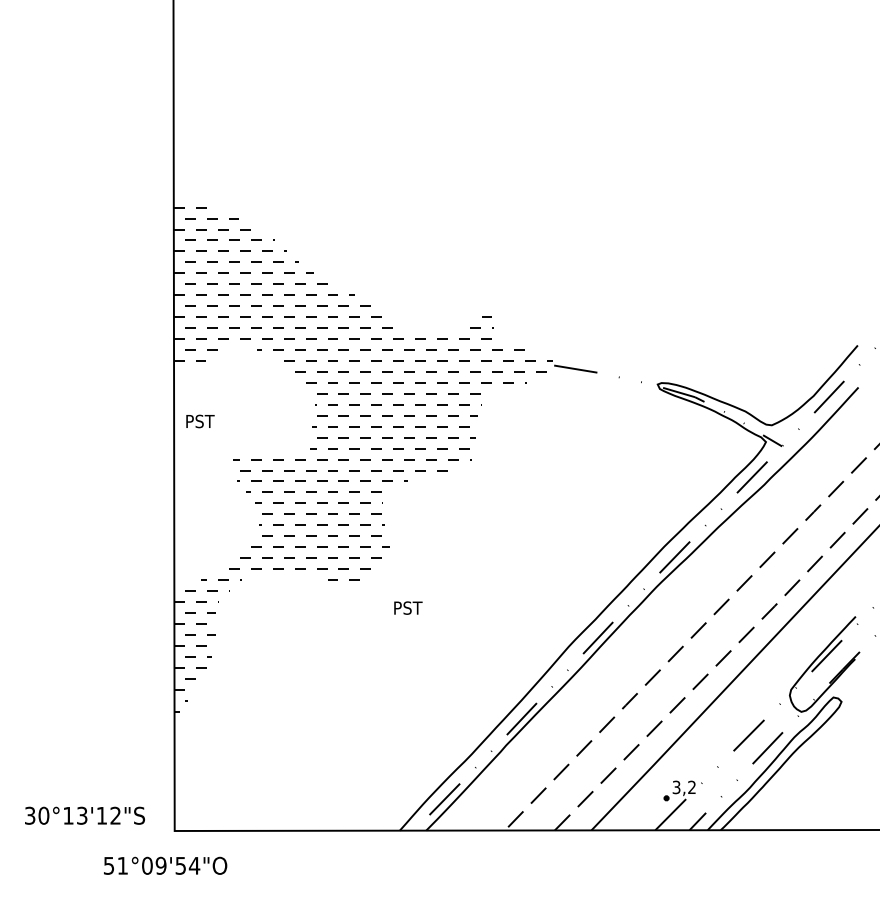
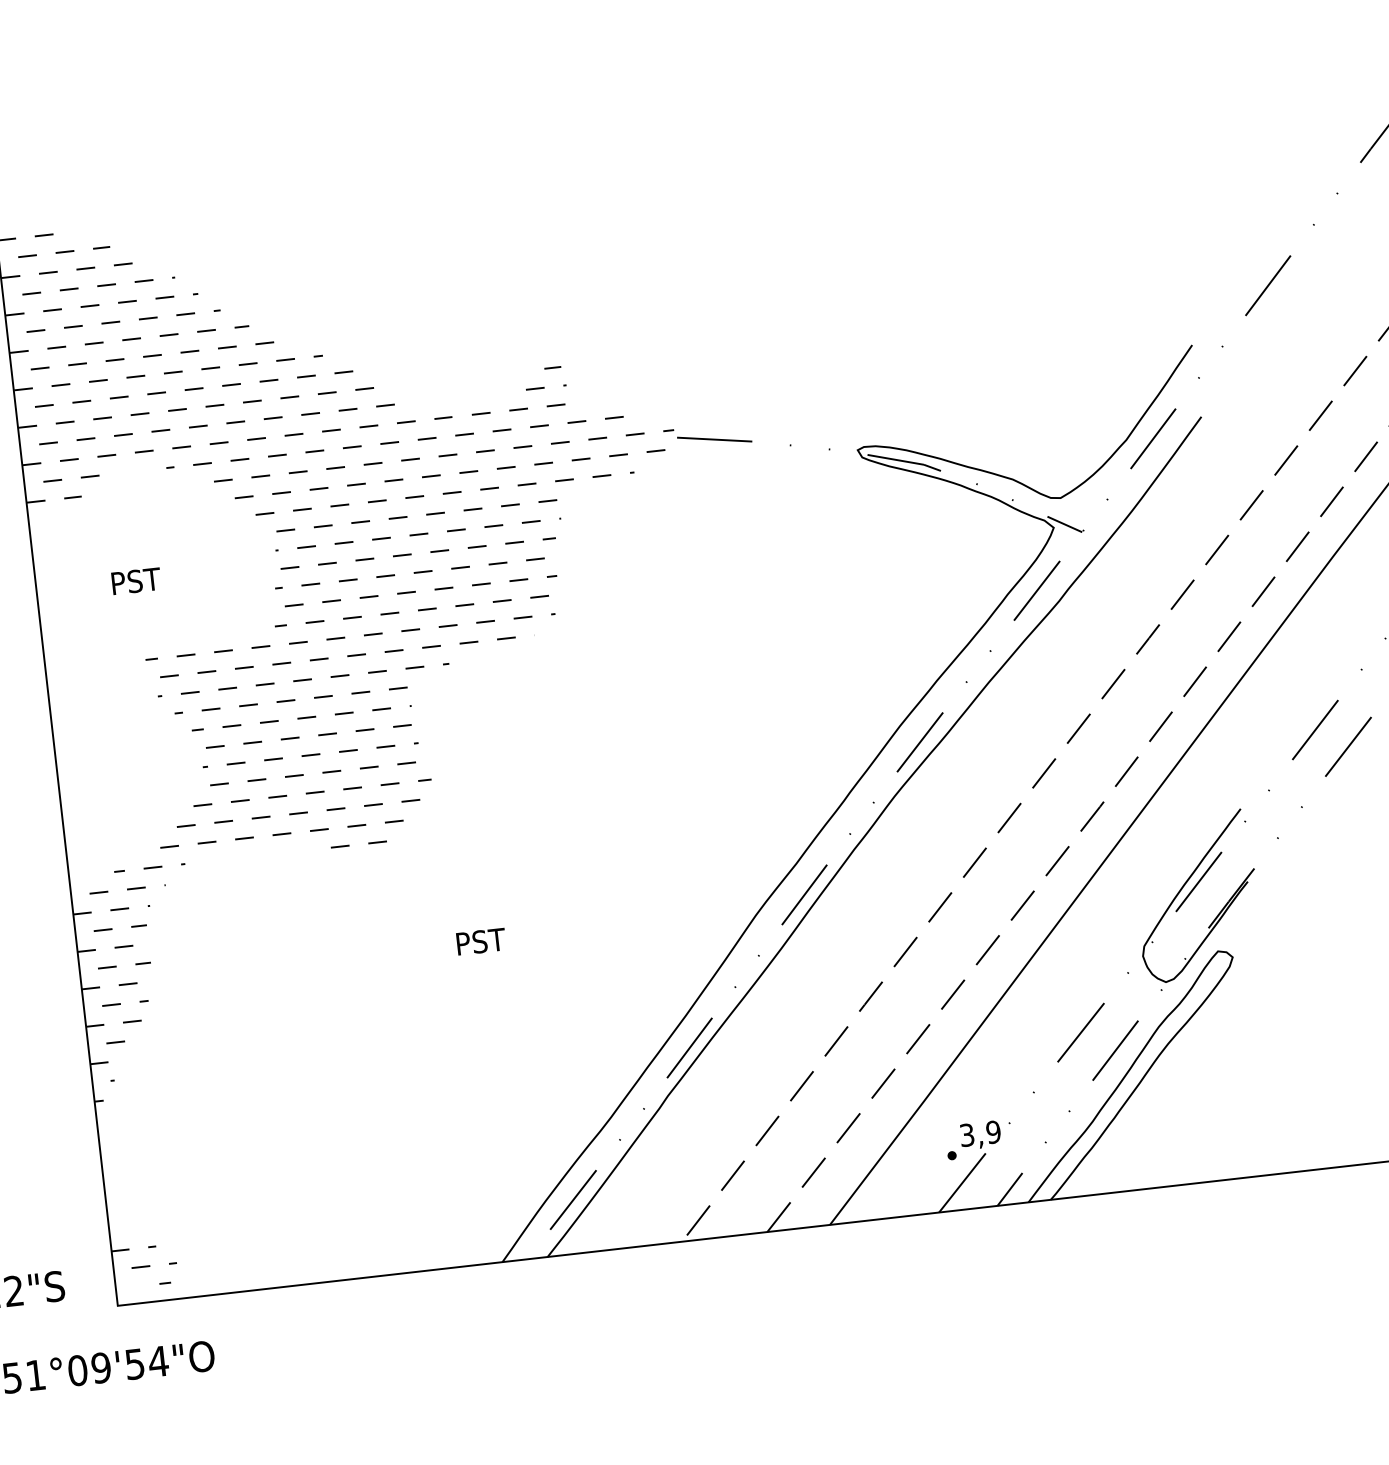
text: (200, 421) -> (136, 581), moved
text: (408, 607) -> (481, 940), moved
text: (692, 787) -> (994, 1132), 3,2 -> 3,9
hatch: (192, 810) -> (144, 1267), added

